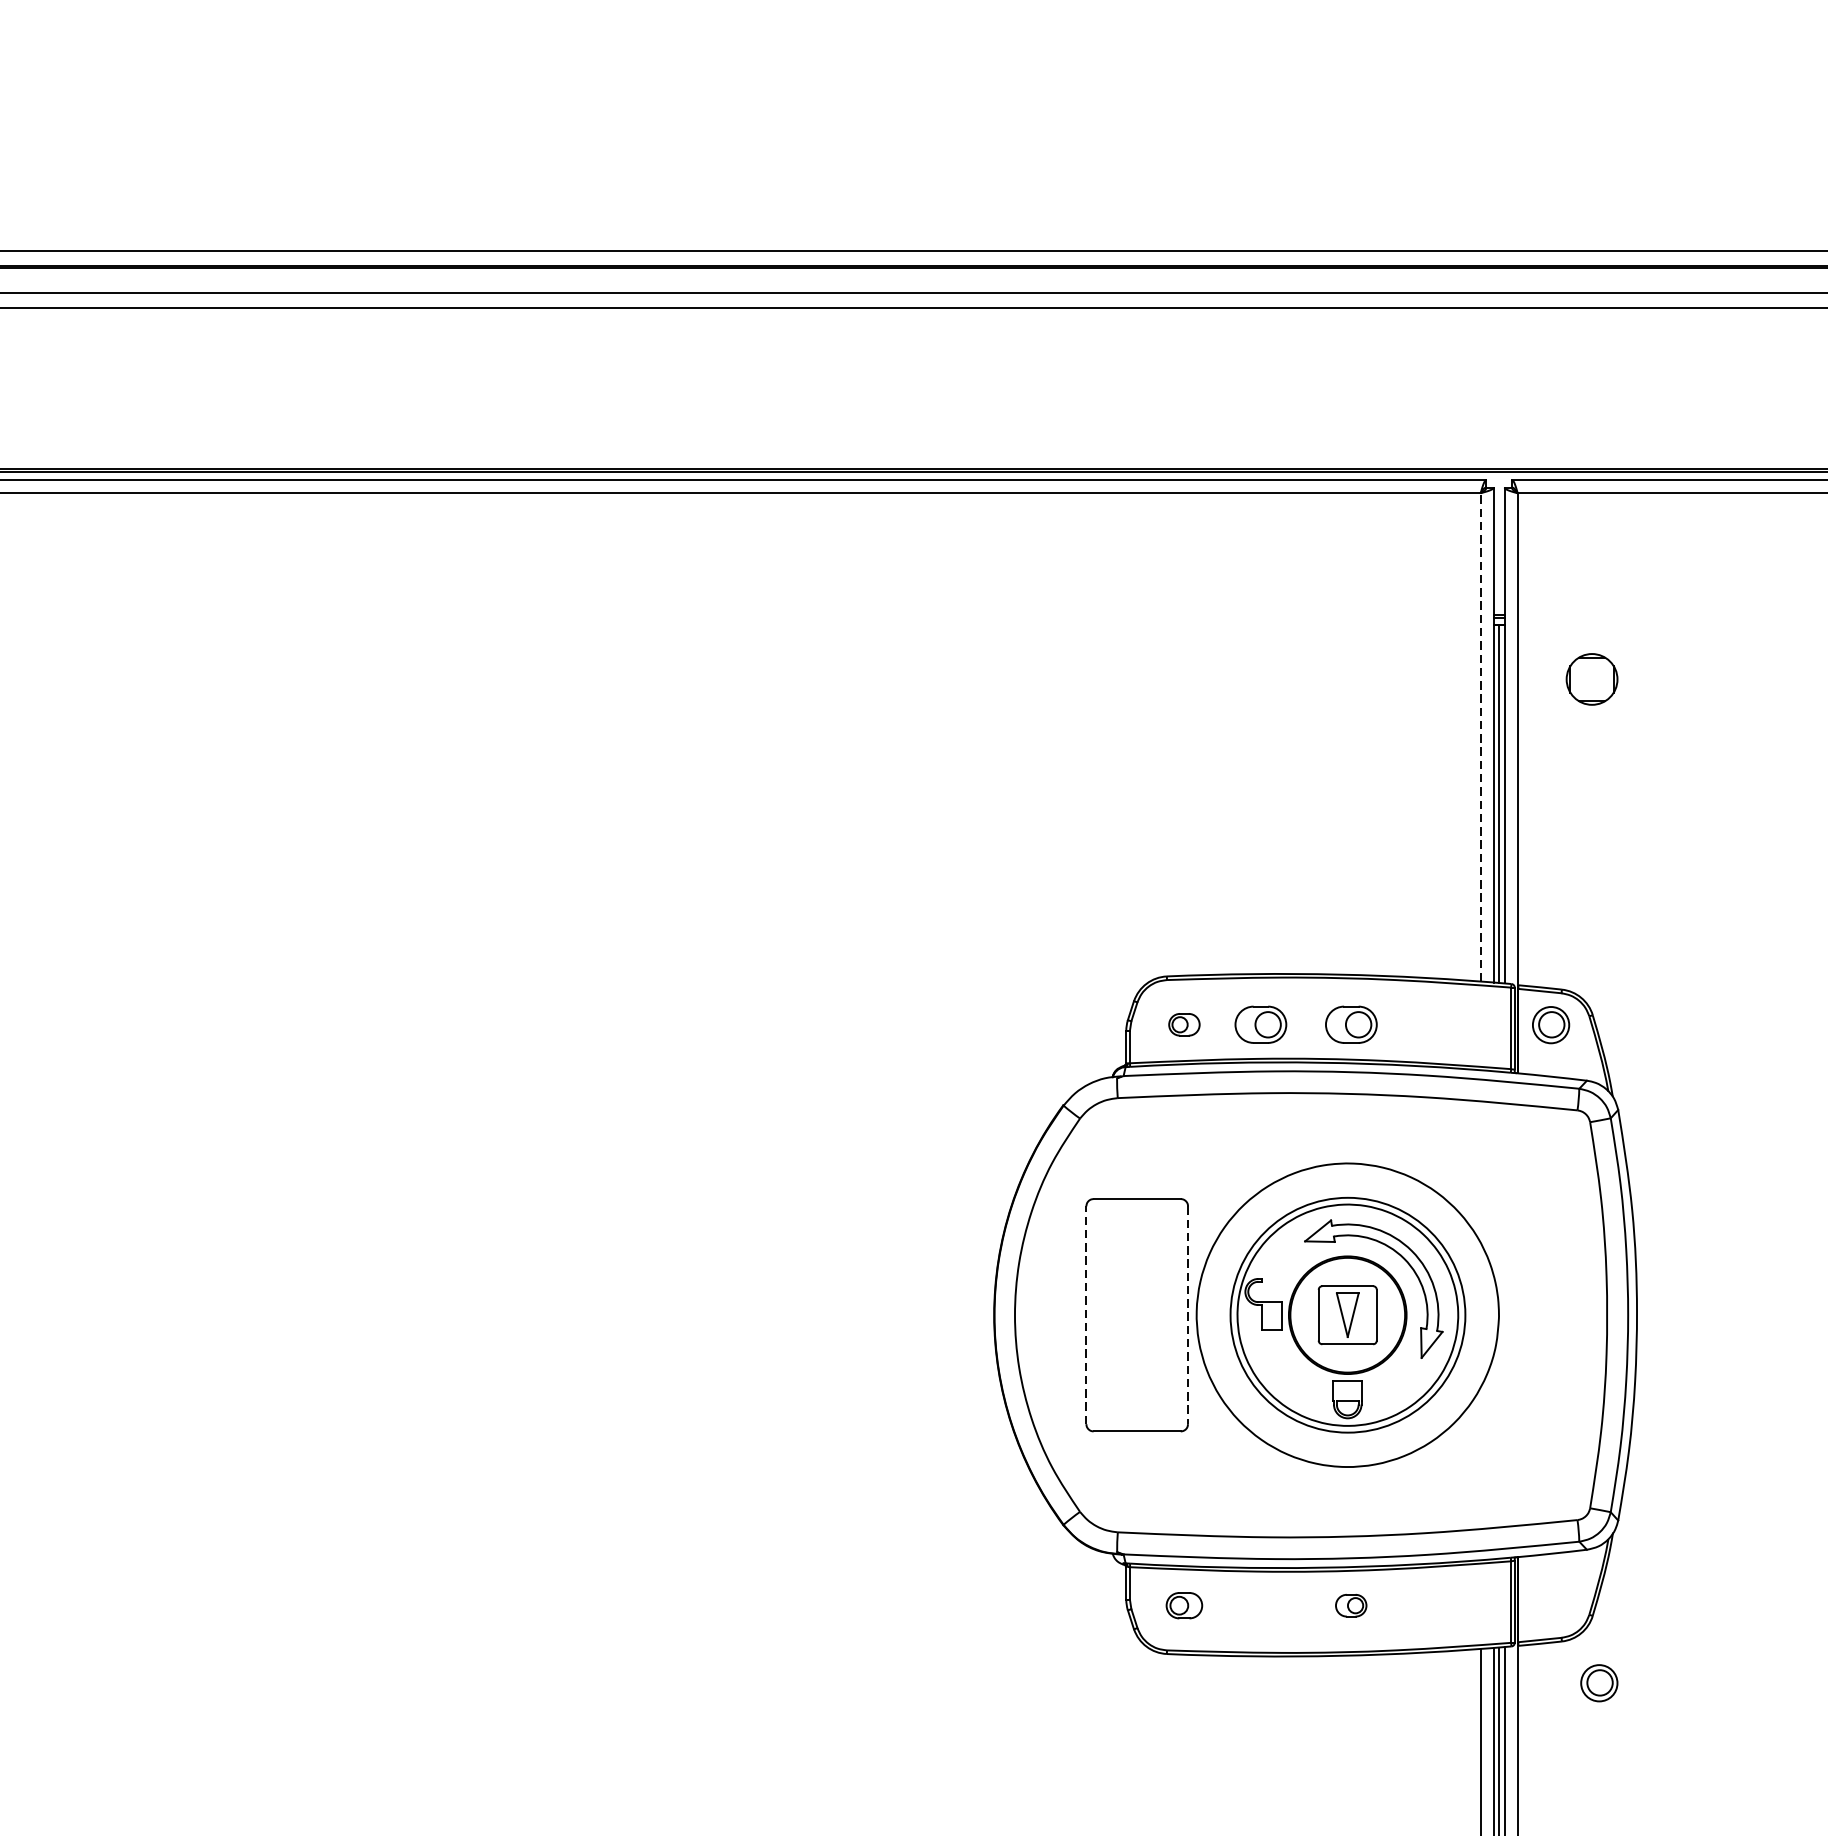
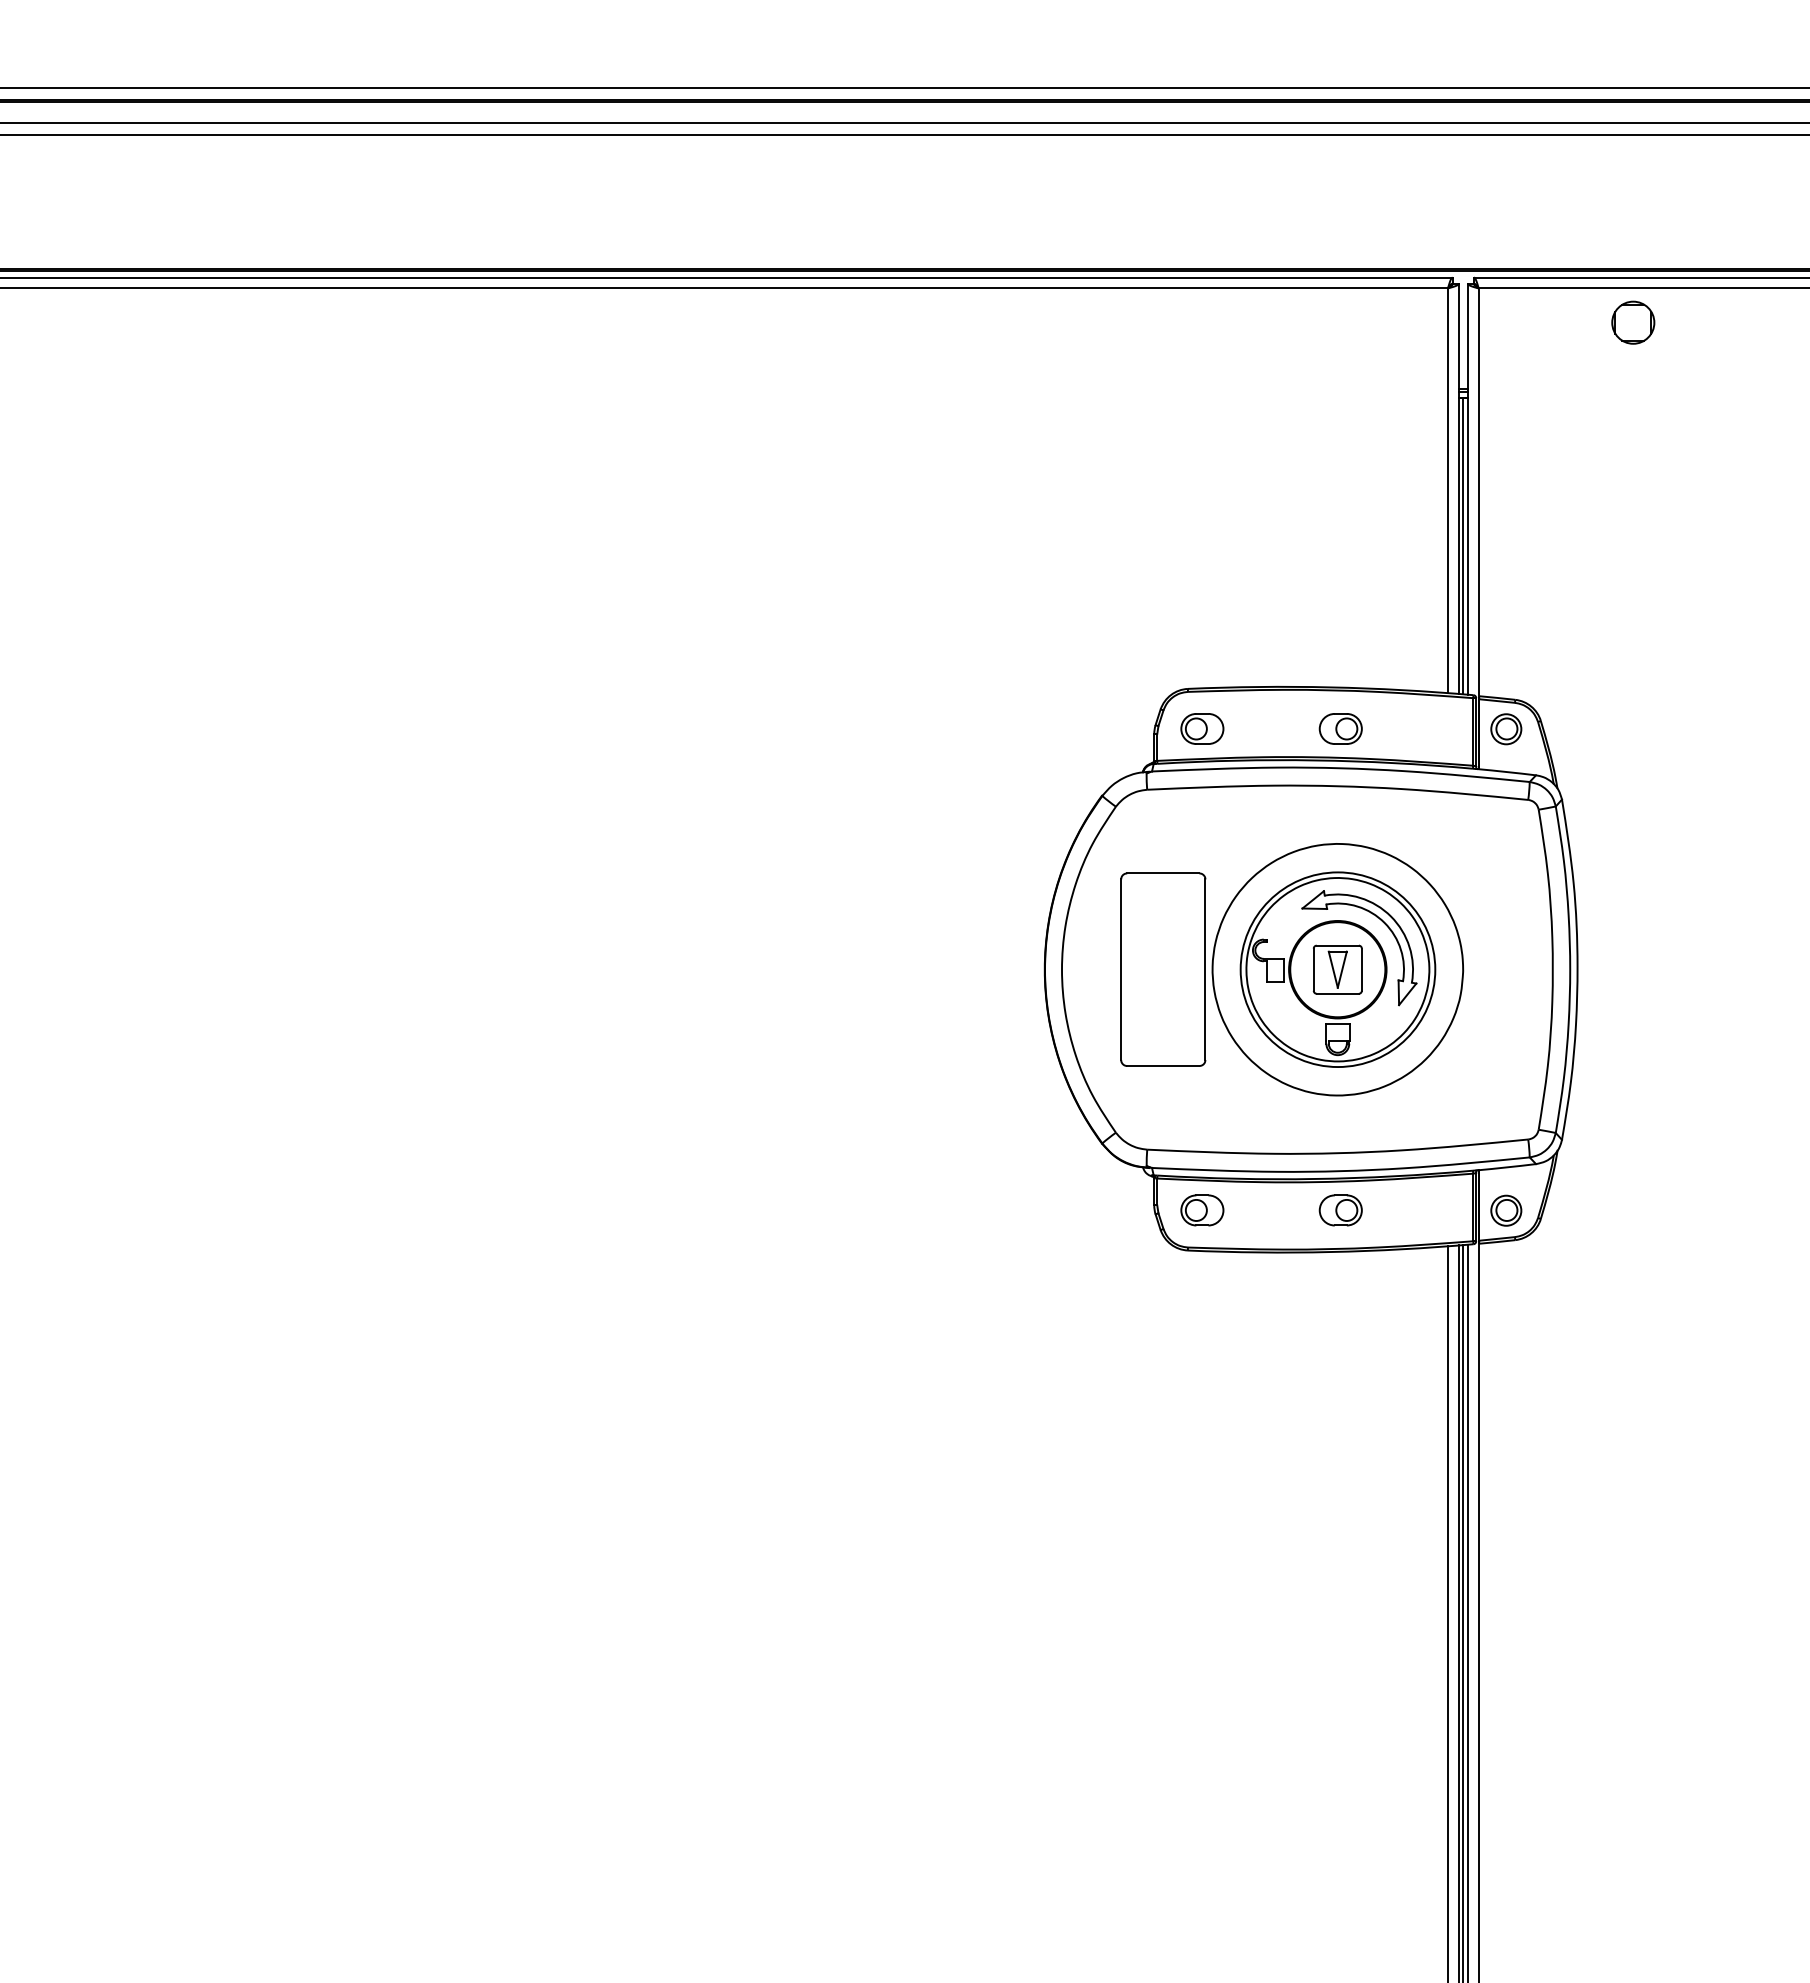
part: (1592, 679) -> (1633, 322), moved
line: (1480, 737) -> (1447, 490), dashed -> solid
part: (1184, 1024) -> (1202, 728), size x1.67
part: (1260, 1024) -> (1265, 728), removed
line: (1086, 1314) -> (1121, 969), dashed -> solid
line: (1188, 1316) -> (1205, 970), dashed -> solid
part: (1184, 1605) -> (1202, 1210), size x1.43
part: (1351, 1605) -> (1340, 1210), size x1.67
part: (1599, 1682) -> (1506, 1210), moved

